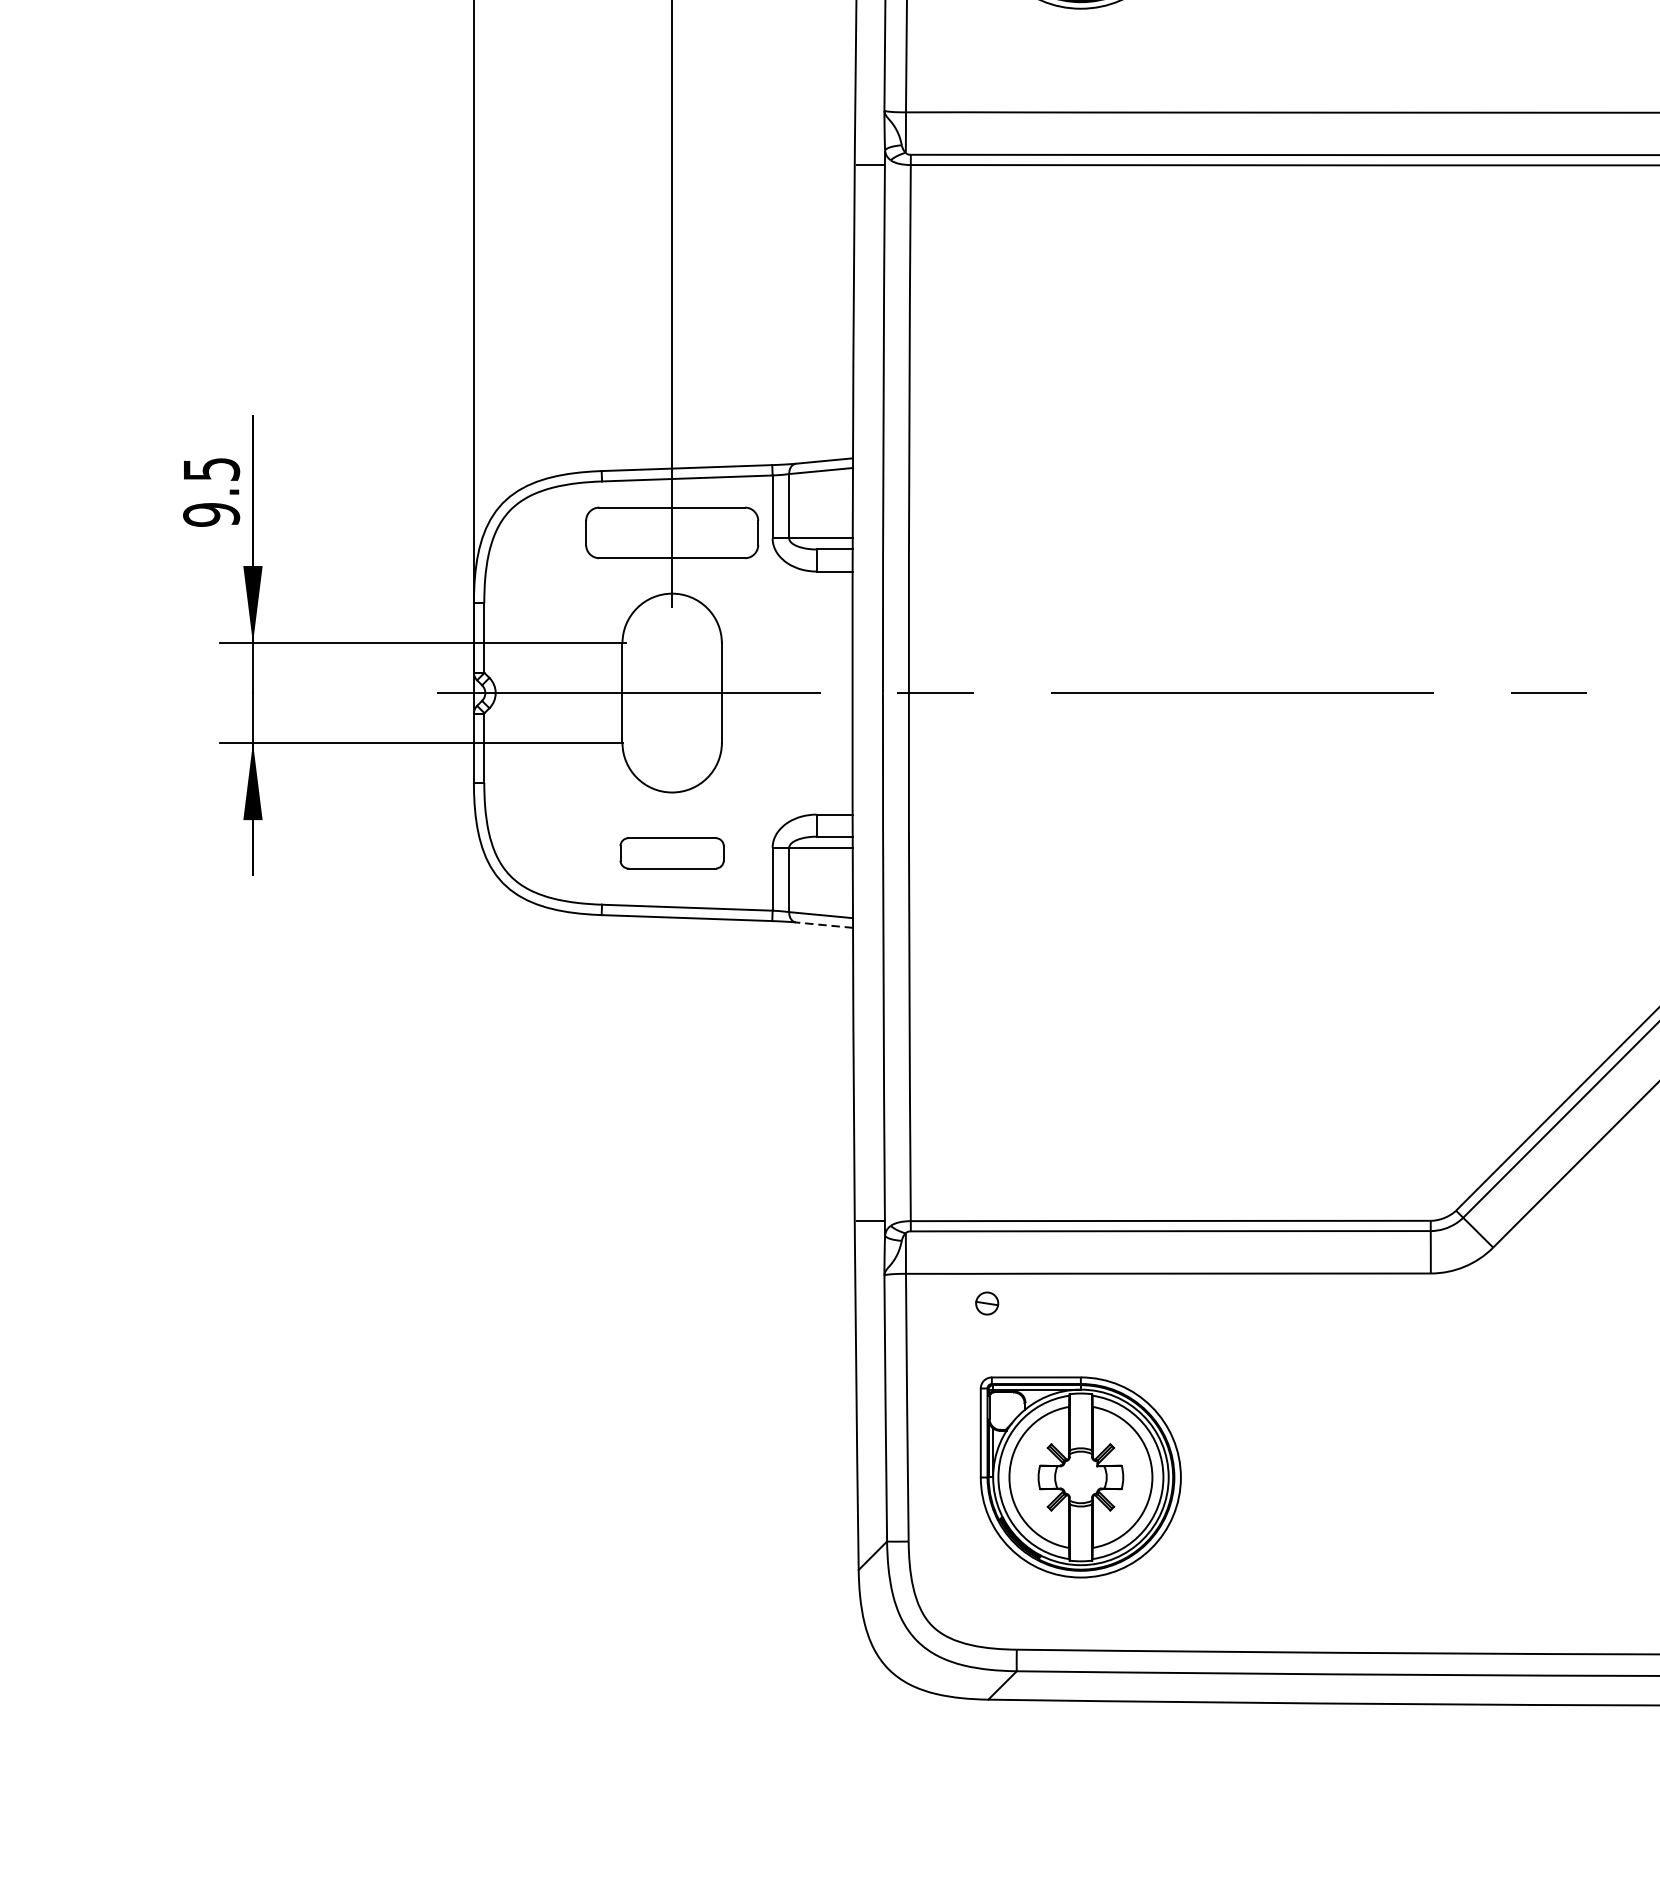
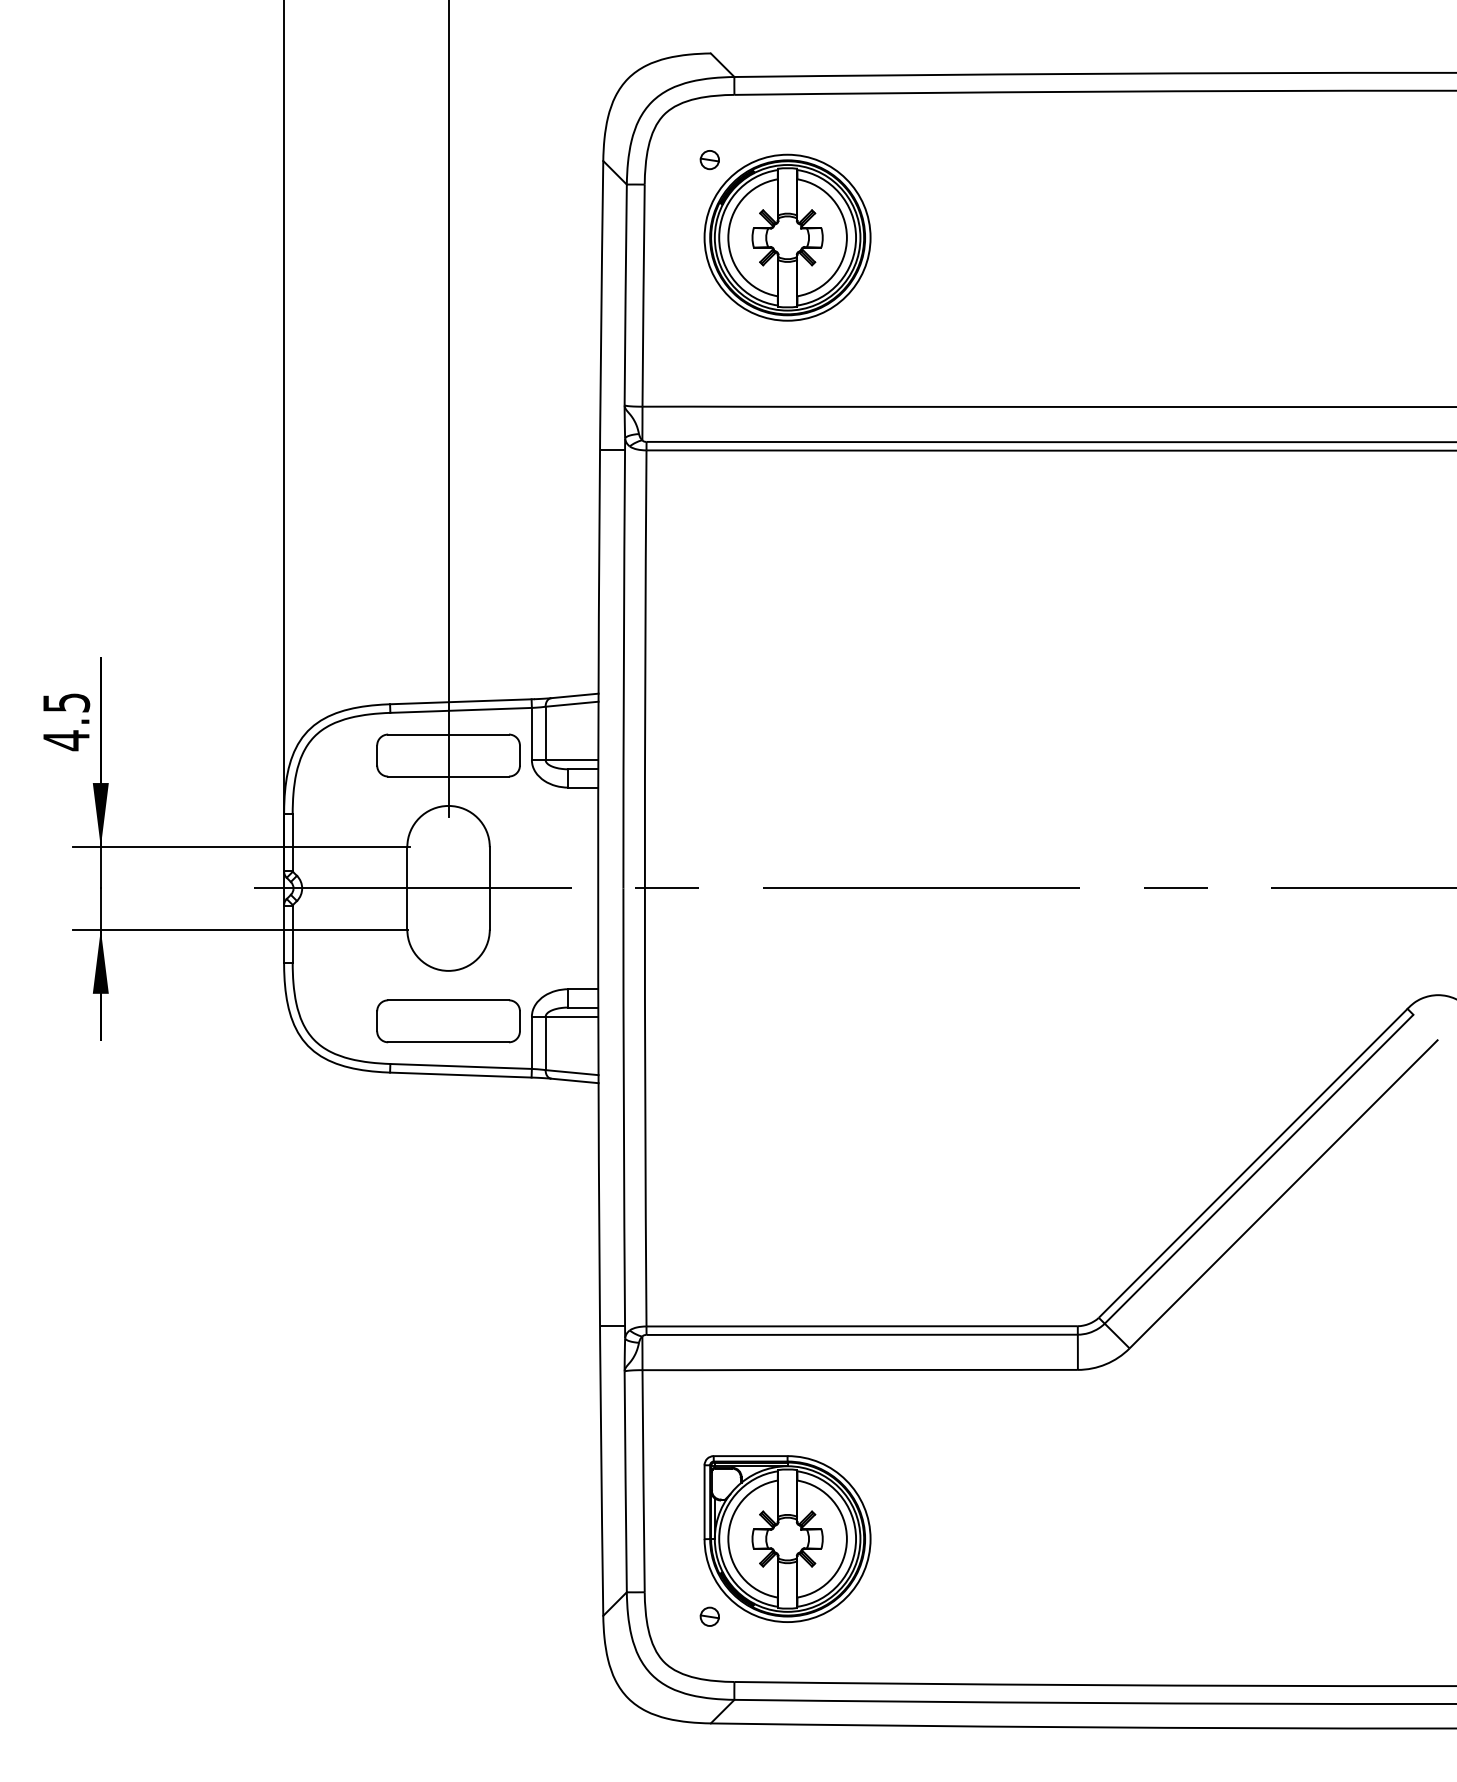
text: (211, 514) -> (66, 740), 9.5 -> 4.5
part: (672, 853) -> (448, 1021), size x1.67
line: (823, 924) -> (574, 1080), dashed -> solid
part: (986, 1303) -> (709, 1616), moved

